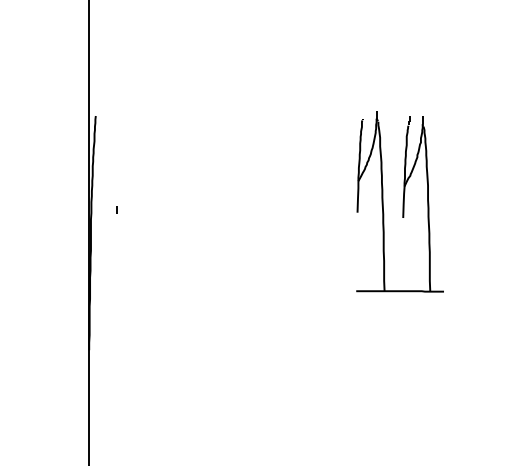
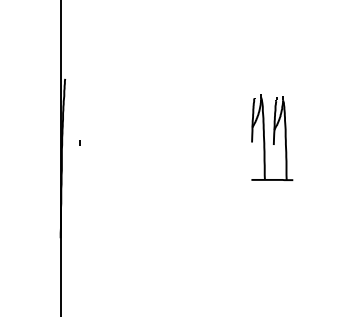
part: (400, 202) -> (272, 137), size x0.7

